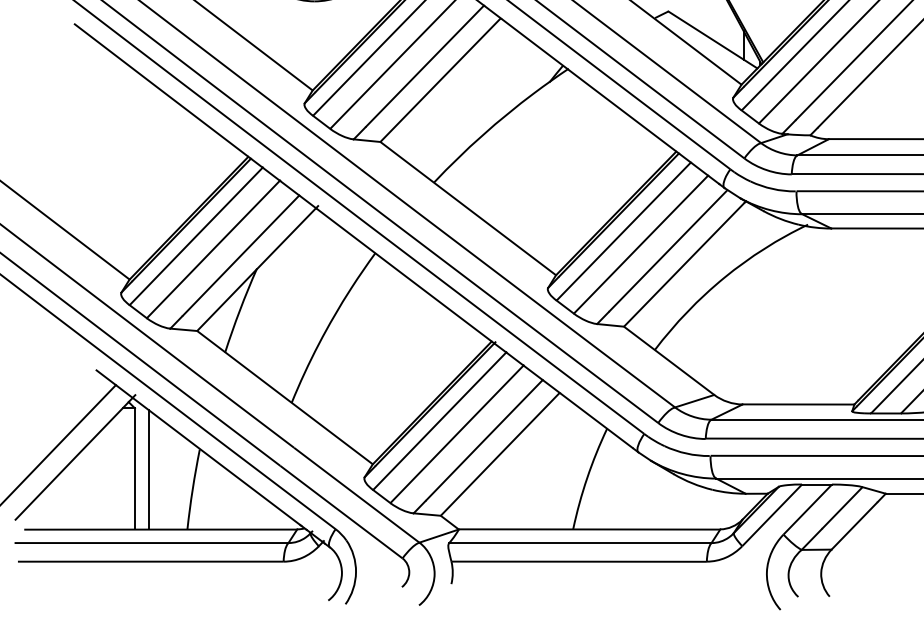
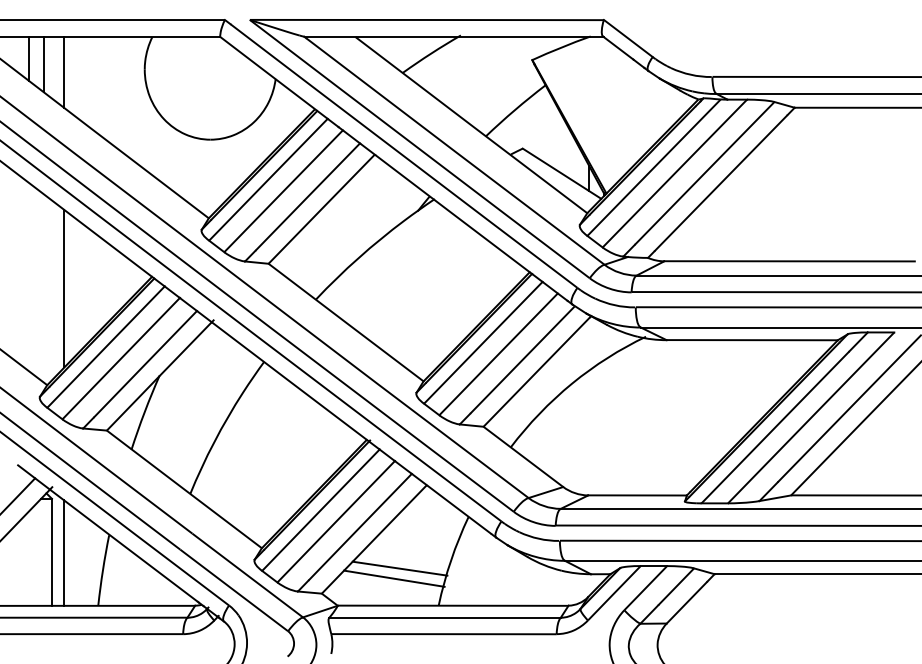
line: (149, 170) -> (64, 288), added
line: (528, 487) -> (399, 568), added
line: (523, 498) -> (394, 578), added

